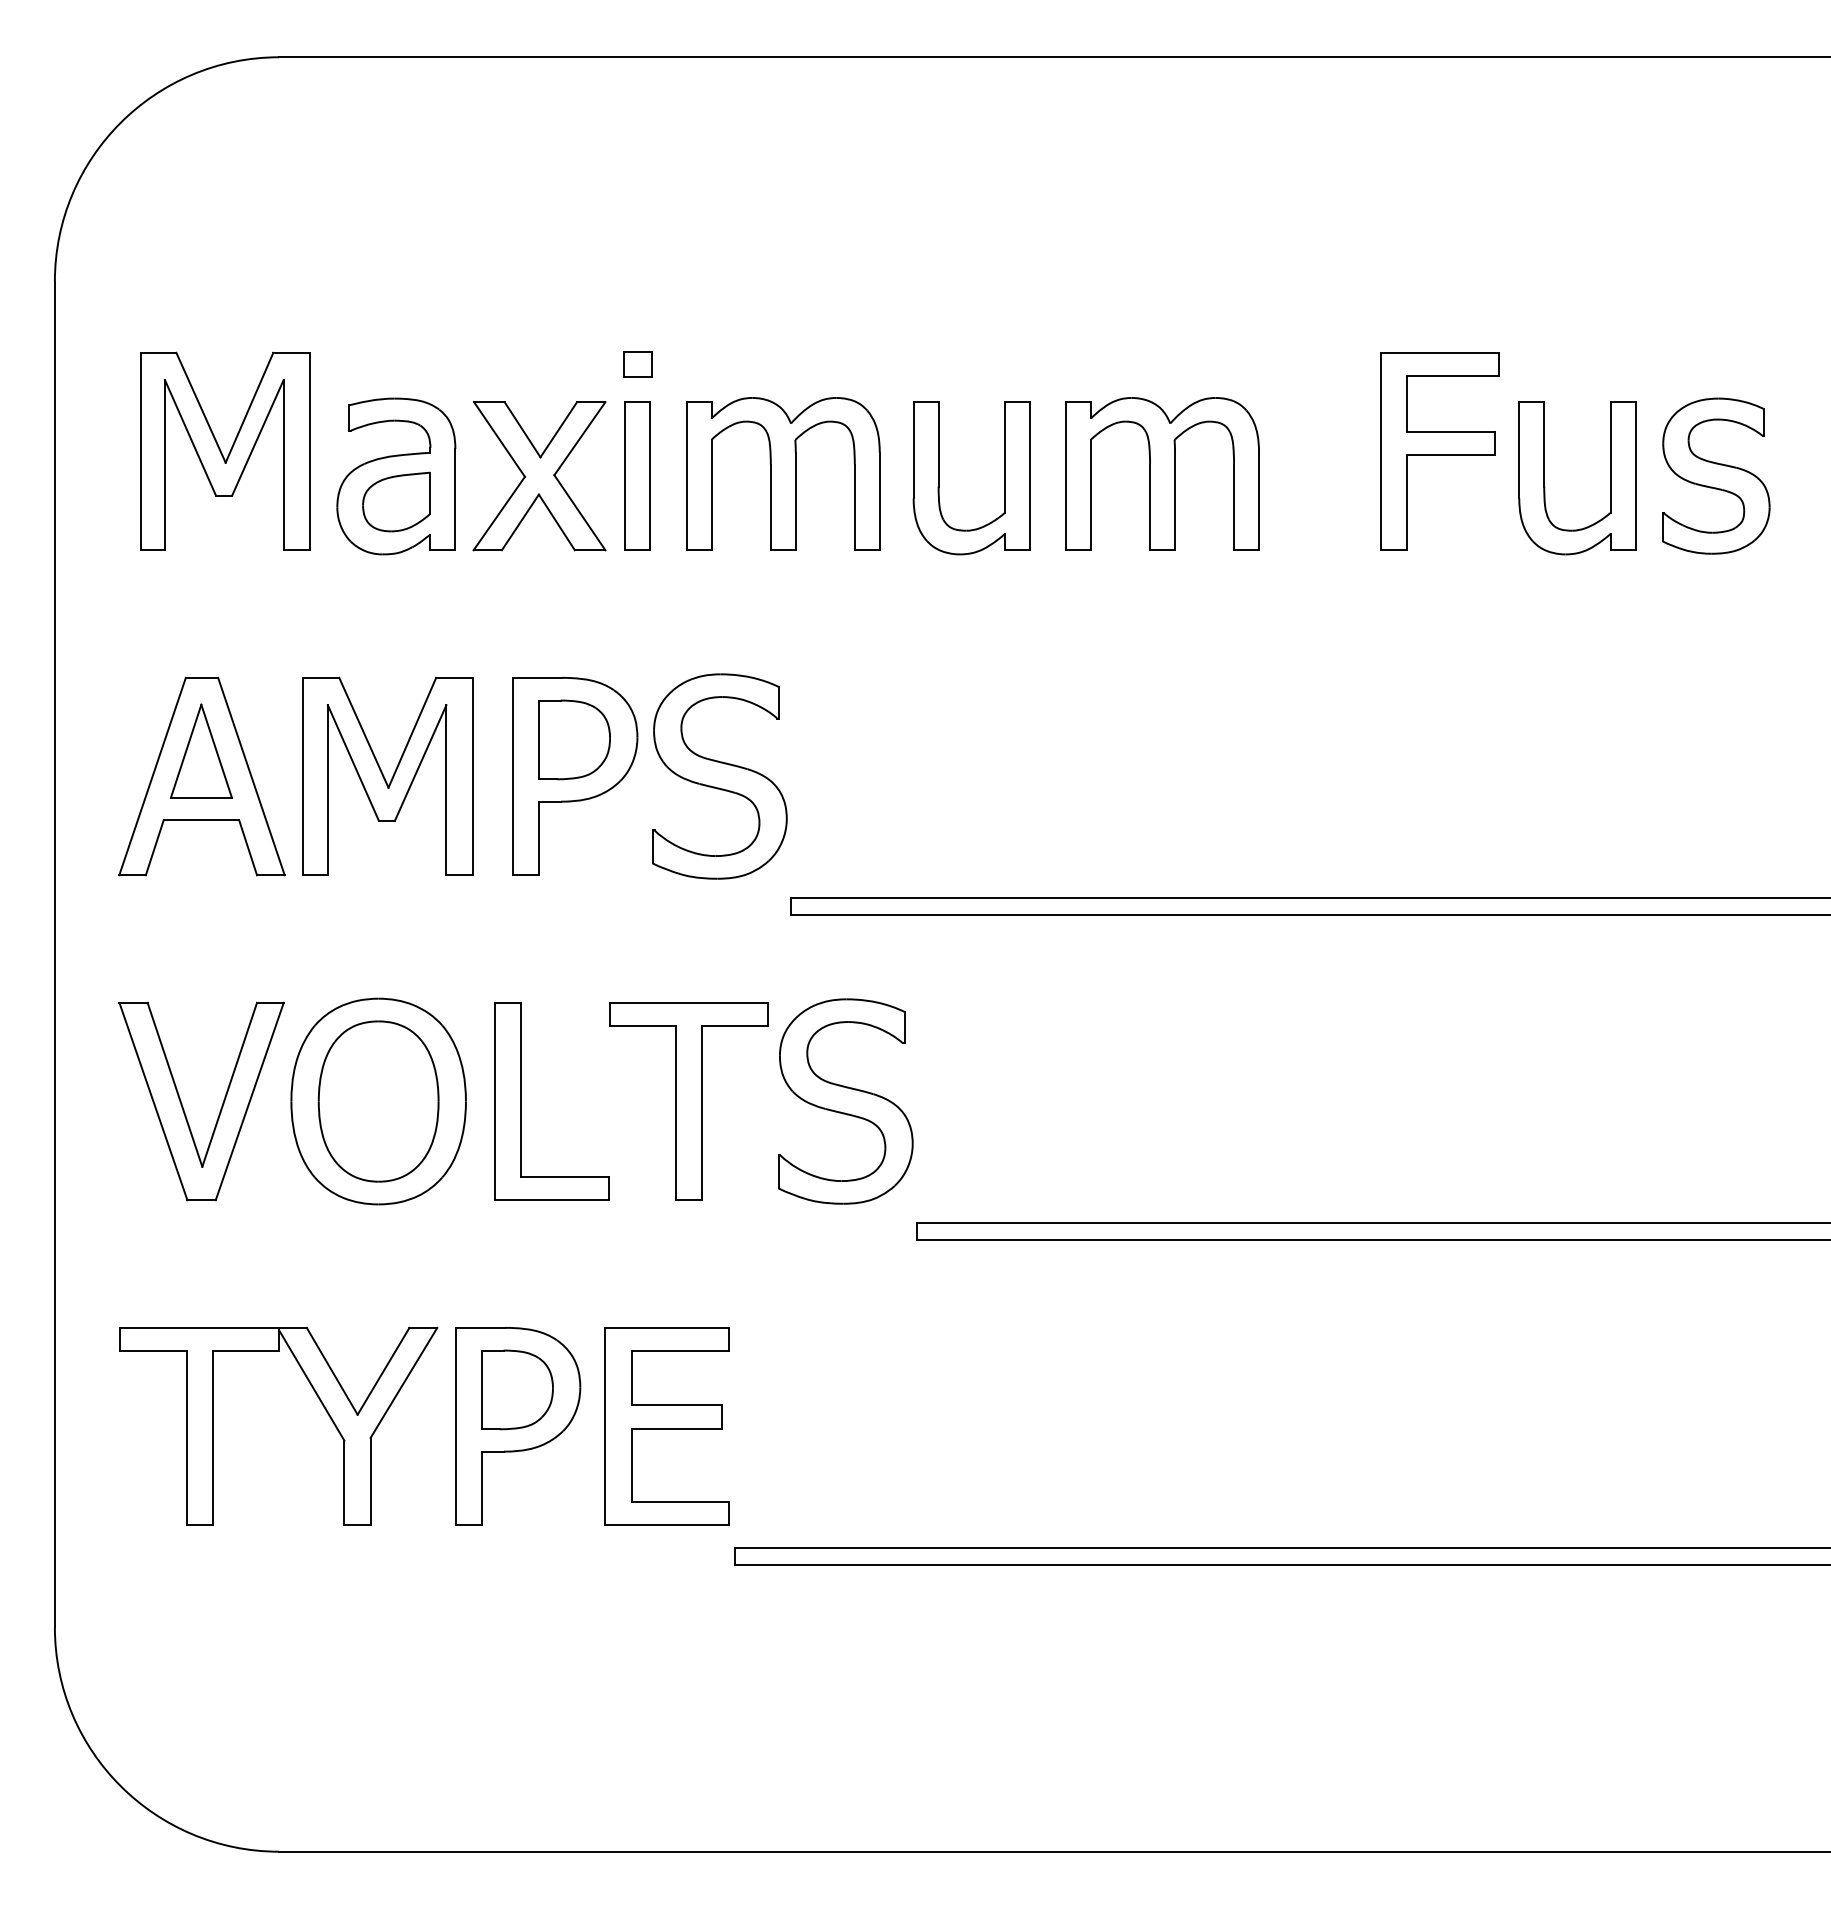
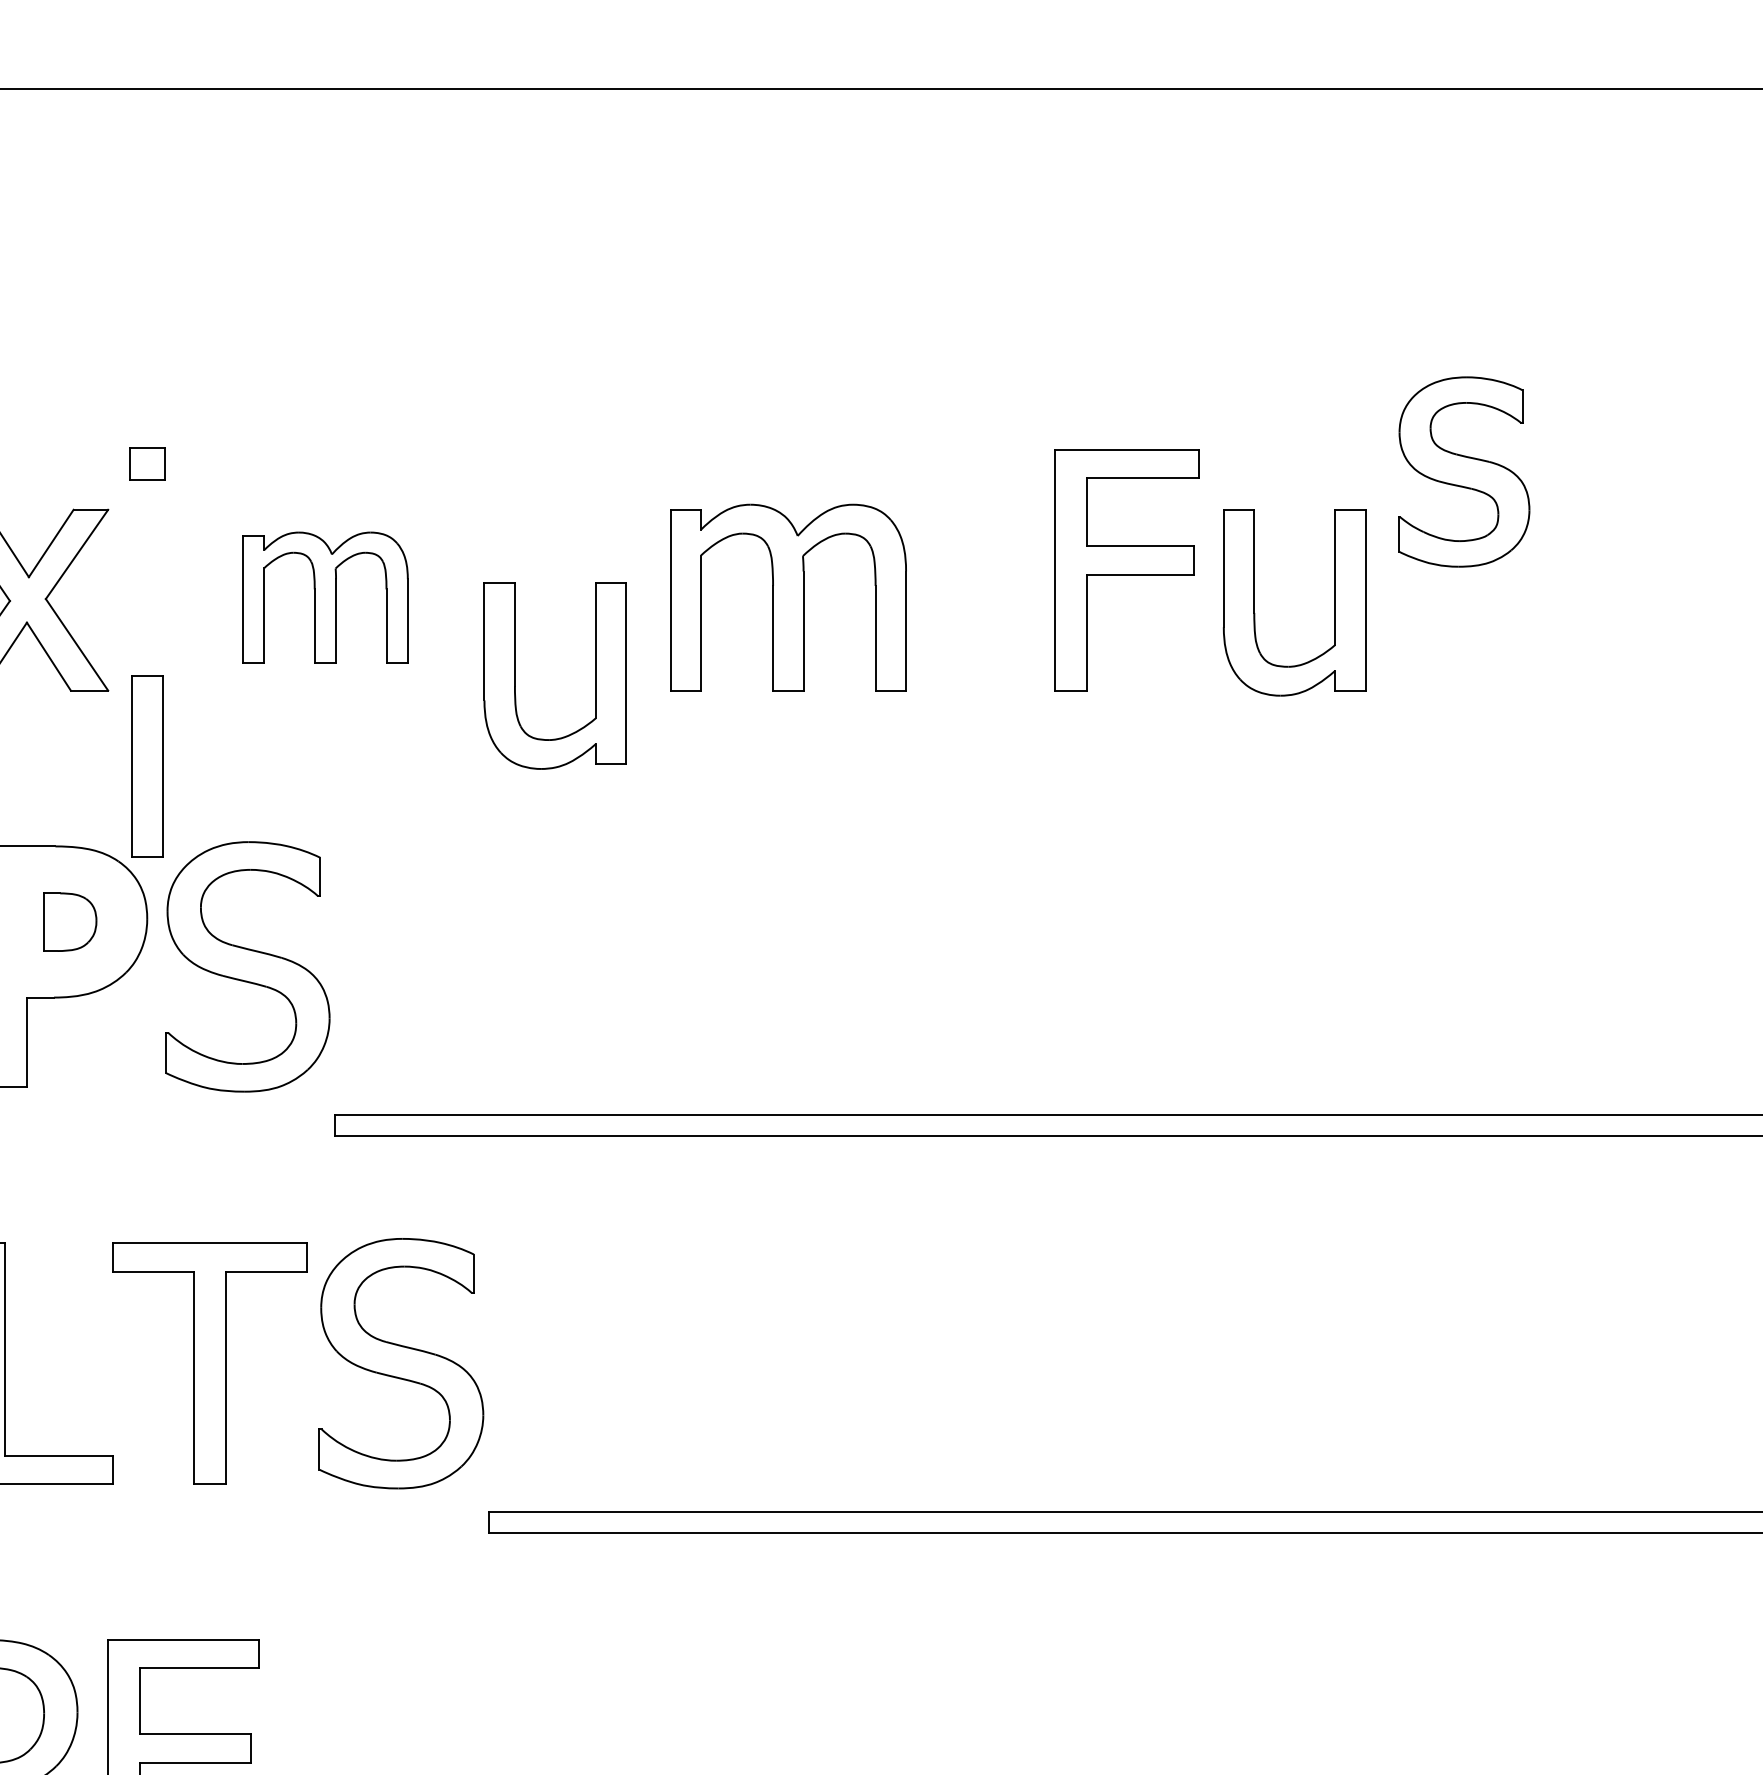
part: (783, 473) -> (325, 596), size x0.7
part: (637, 475) -> (147, 765), moved
part: (1716, 475) -> (1464, 471), moved
part: (939, 478) -> (516, 676), moved
part: (574, 739) -> (70, 921), size x0.6

